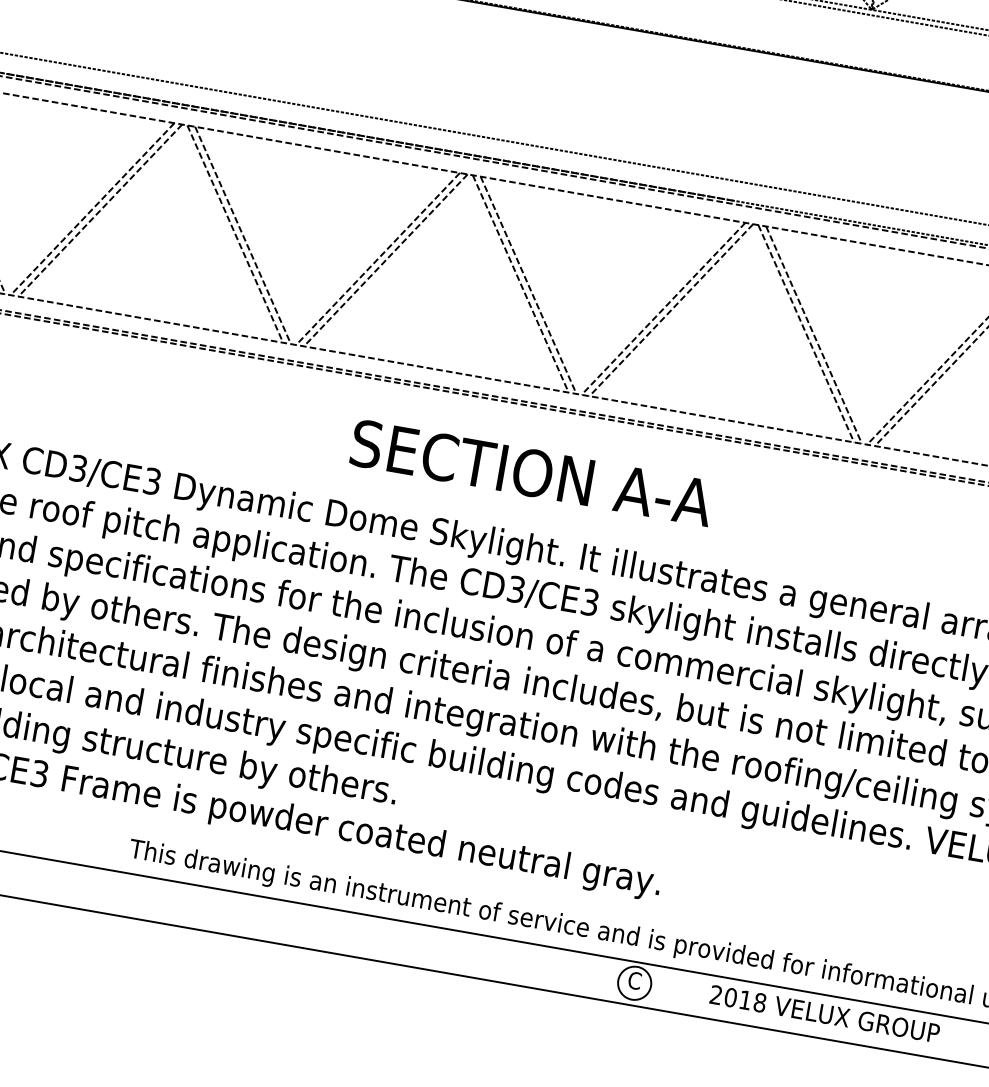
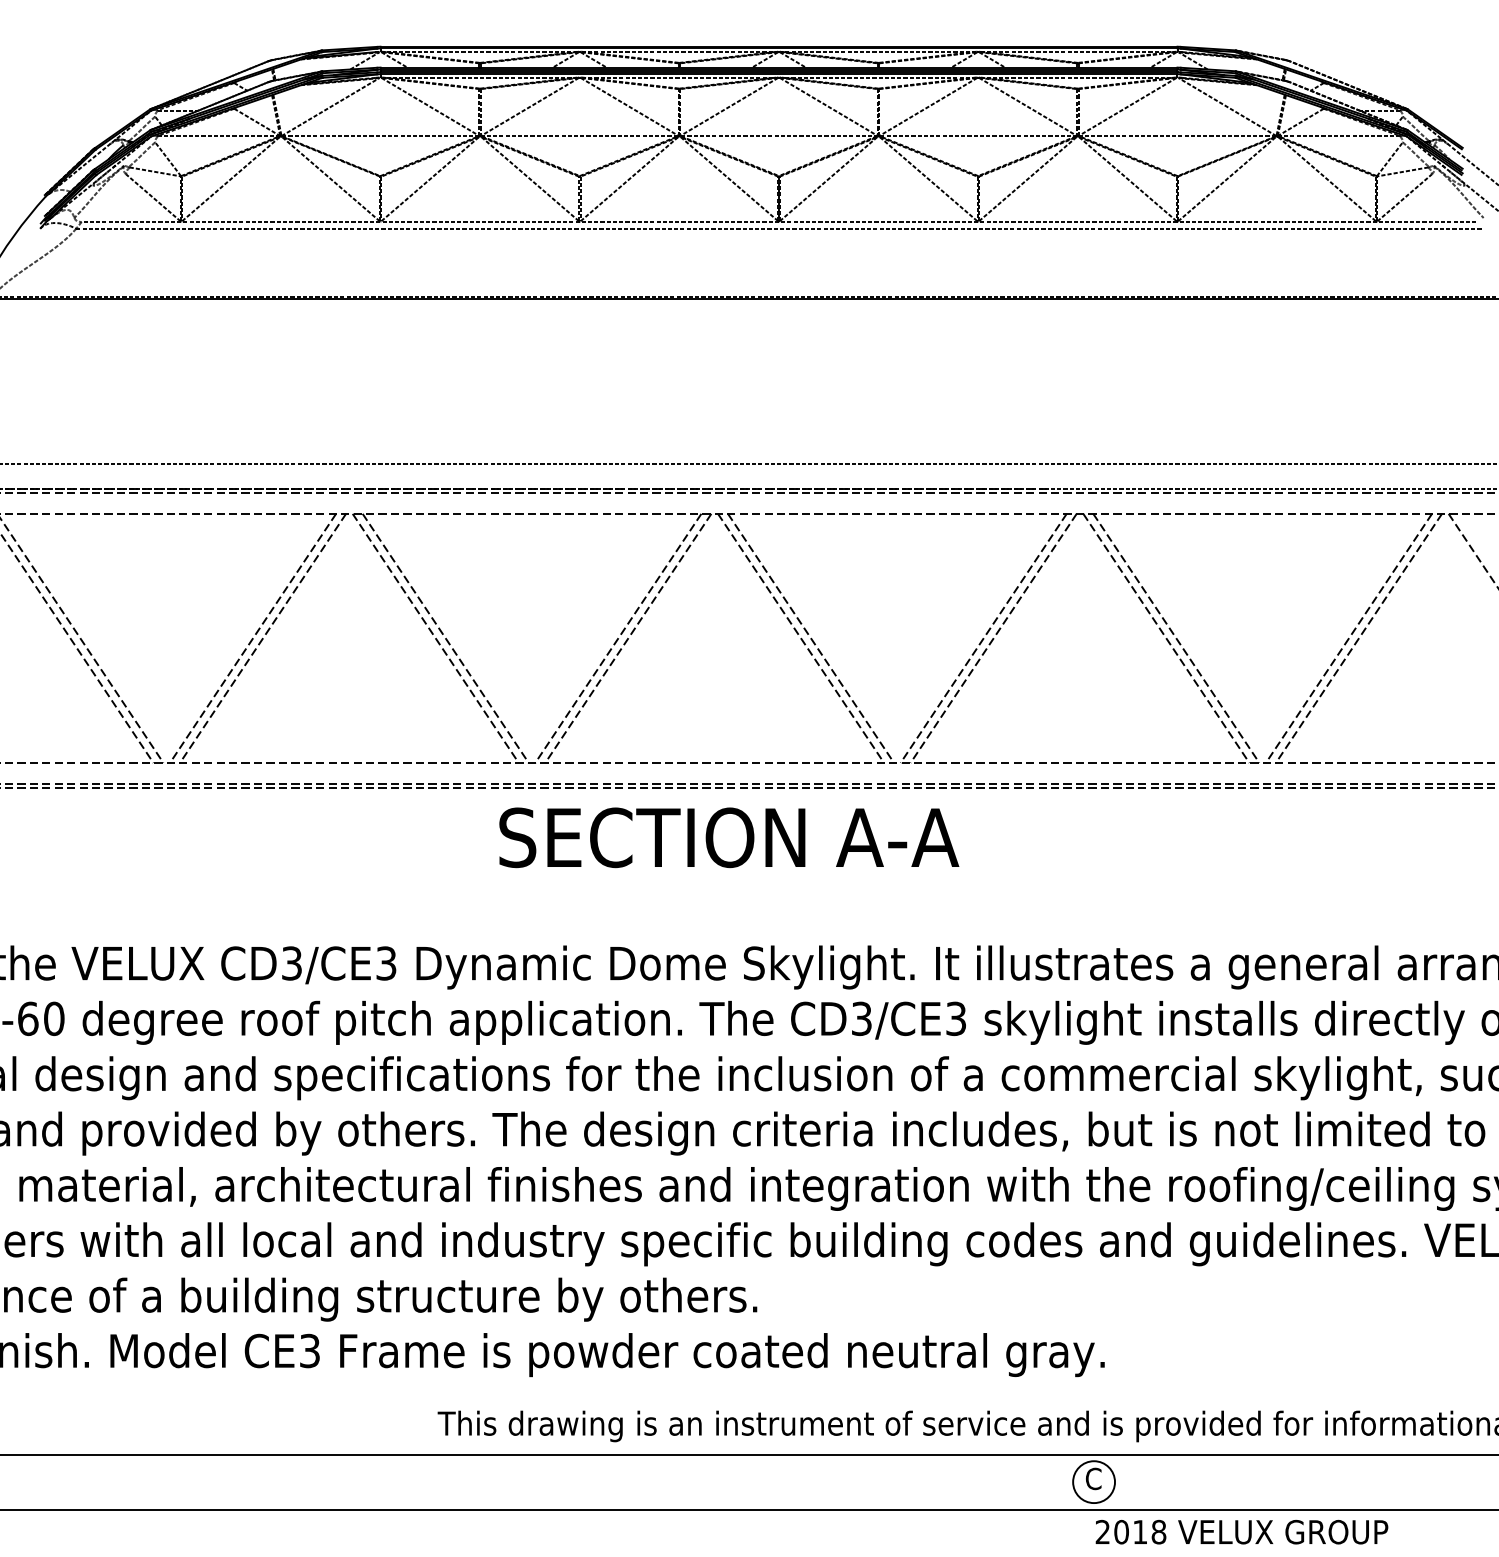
text: (532, 472) -> (729, 837), moved
text: (824, 1013) -> (1241, 1531), moved

